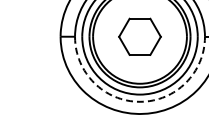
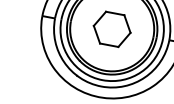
arc: (140, 101) -> (101, 86), dashed -> solid

